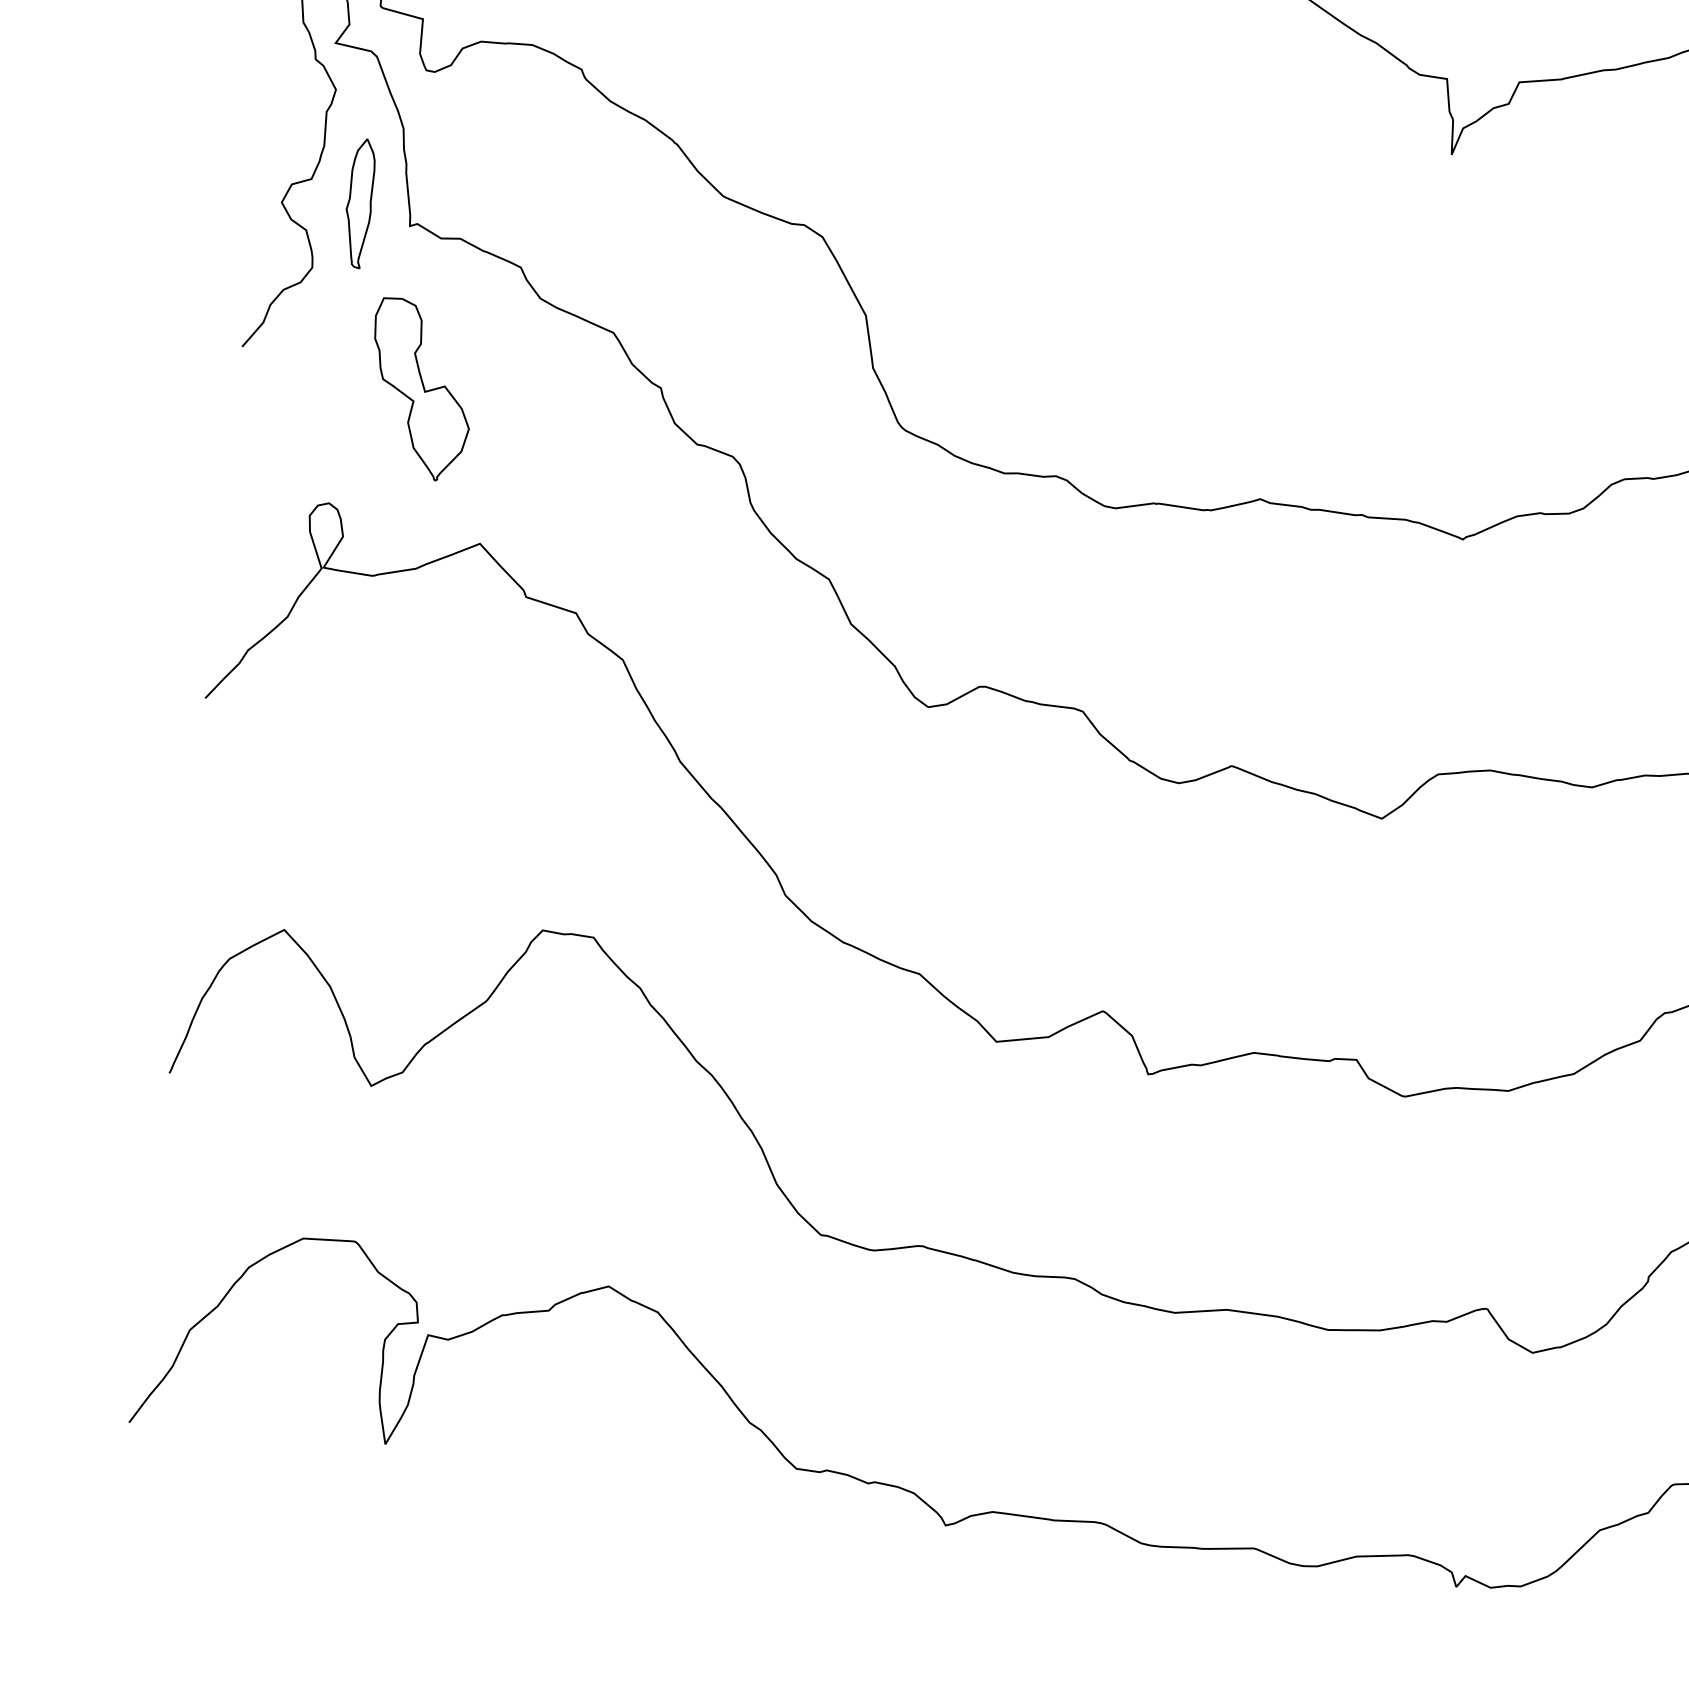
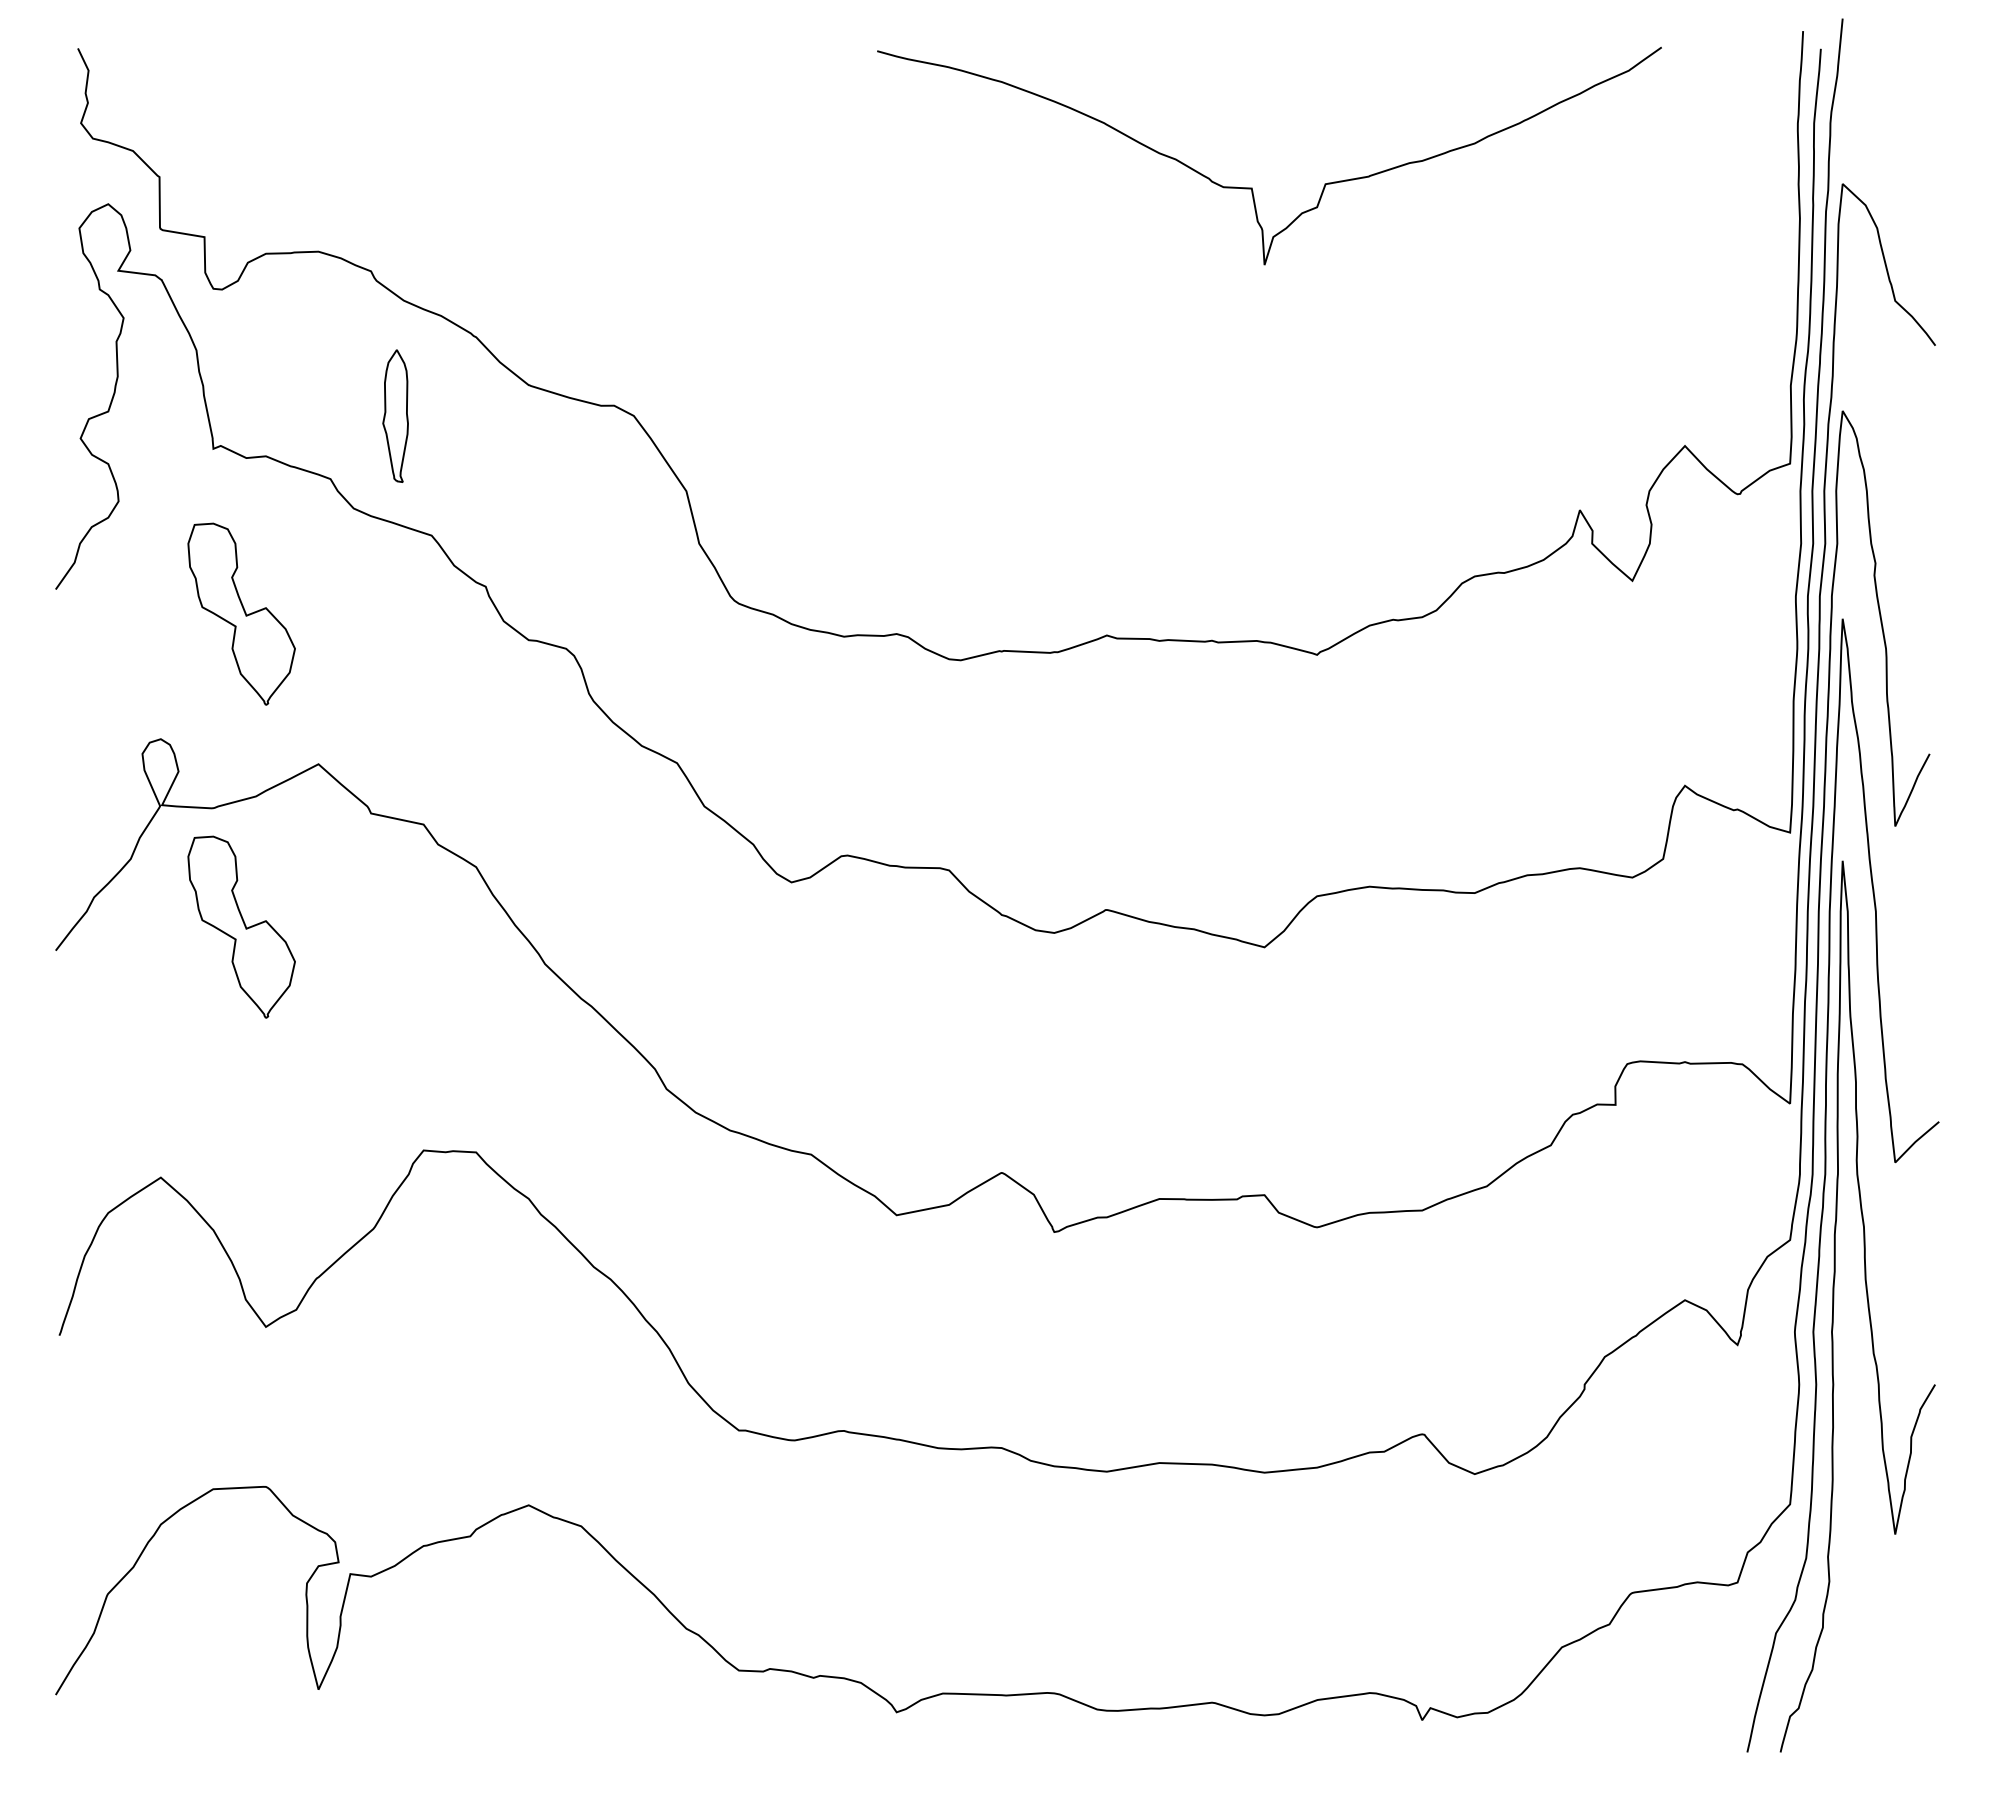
part: (359, 202) -> (395, 415), moved
part: (388, 693) -> (241, 926), added

